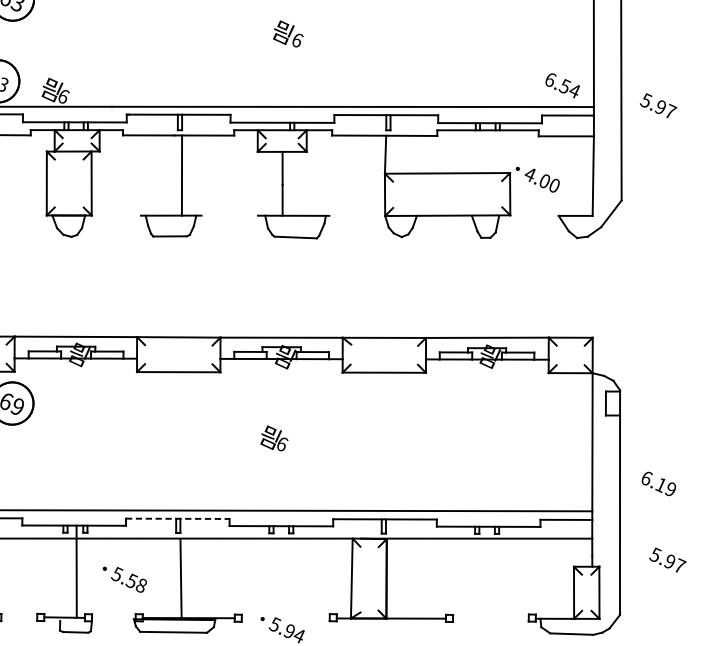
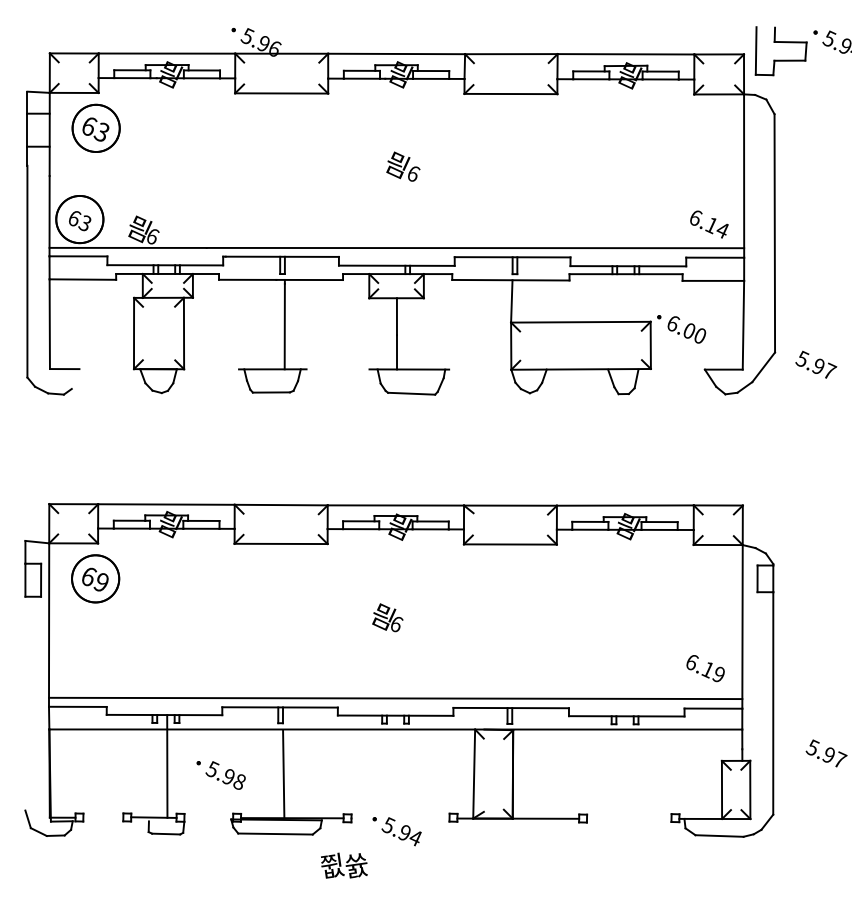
text: (564, 86) -> (711, 225), 6.54 -> 6.14
text: (658, 105) -> (816, 364), moved
text: (530, 174) -> (673, 323), 4.00 -> 6.00
text: (658, 483) -> (705, 668), moved
line: (178, 518) -> (280, 707), dashed -> solid
text: (131, 580) -> (228, 776), 5.58 -> 5.98

